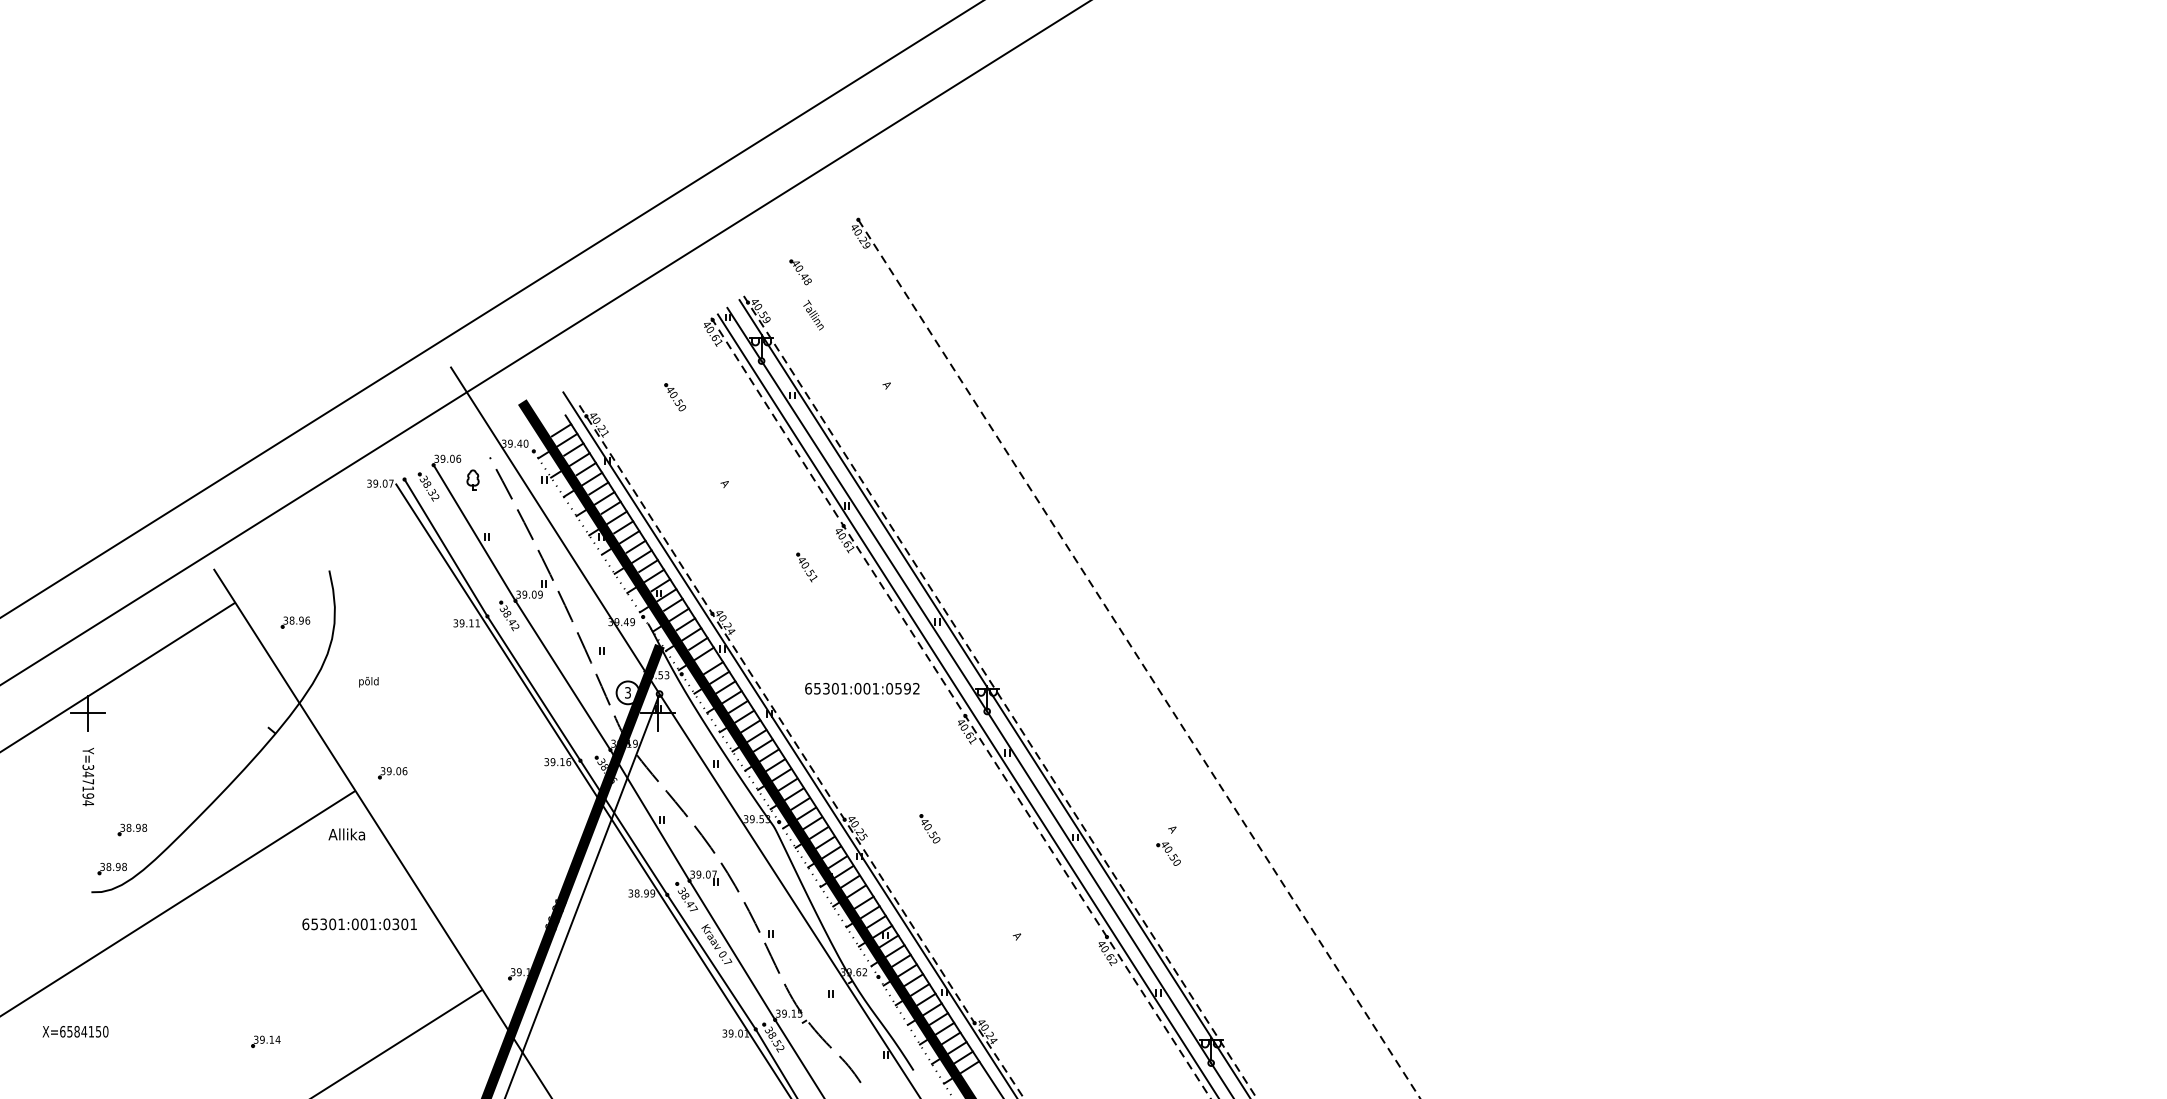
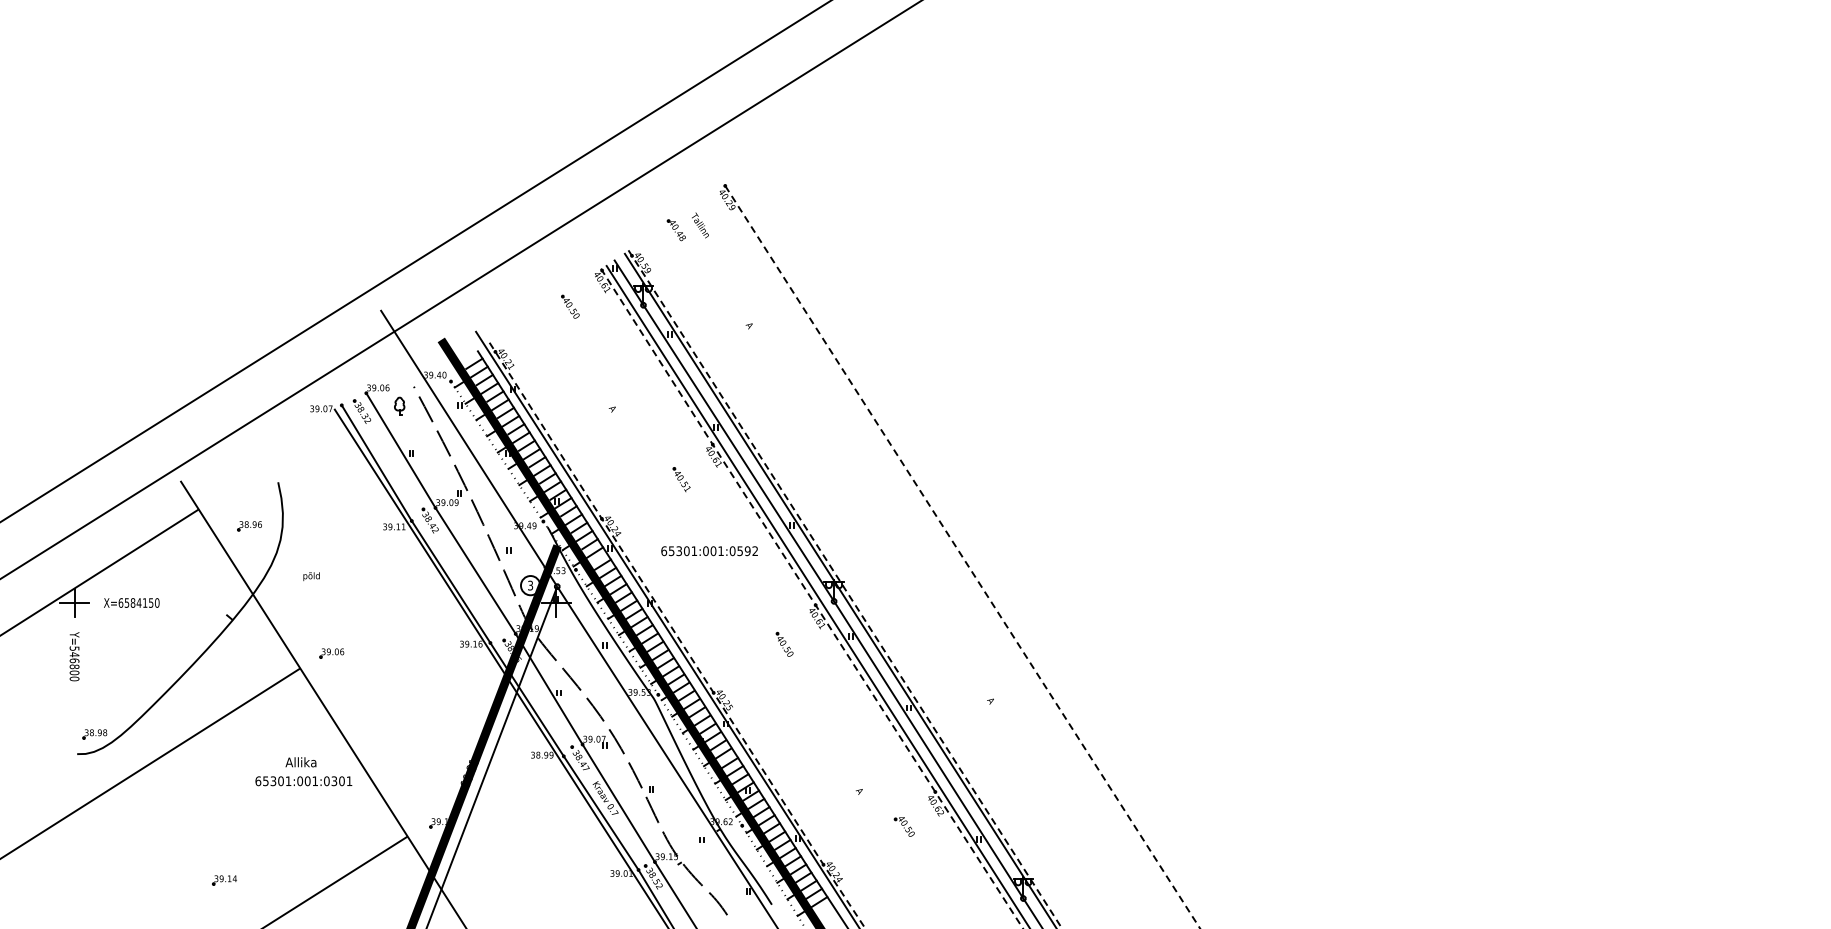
text: (813, 315) -> (700, 225), moved
part: (675, 396) -> (570, 306), moved
text: (862, 689) -> (709, 551), moved
text: (88, 784) -> (74, 663), Y=347194 -> Y=546800
part: (929, 827) -> (784, 643), moved
part: (132, 829) -> (111, 701), removed
text: (346, 834) -> (300, 762), moved
part: (1167, 853) -> (903, 826), moved
text: (75, 1031) -> (131, 602), moved

